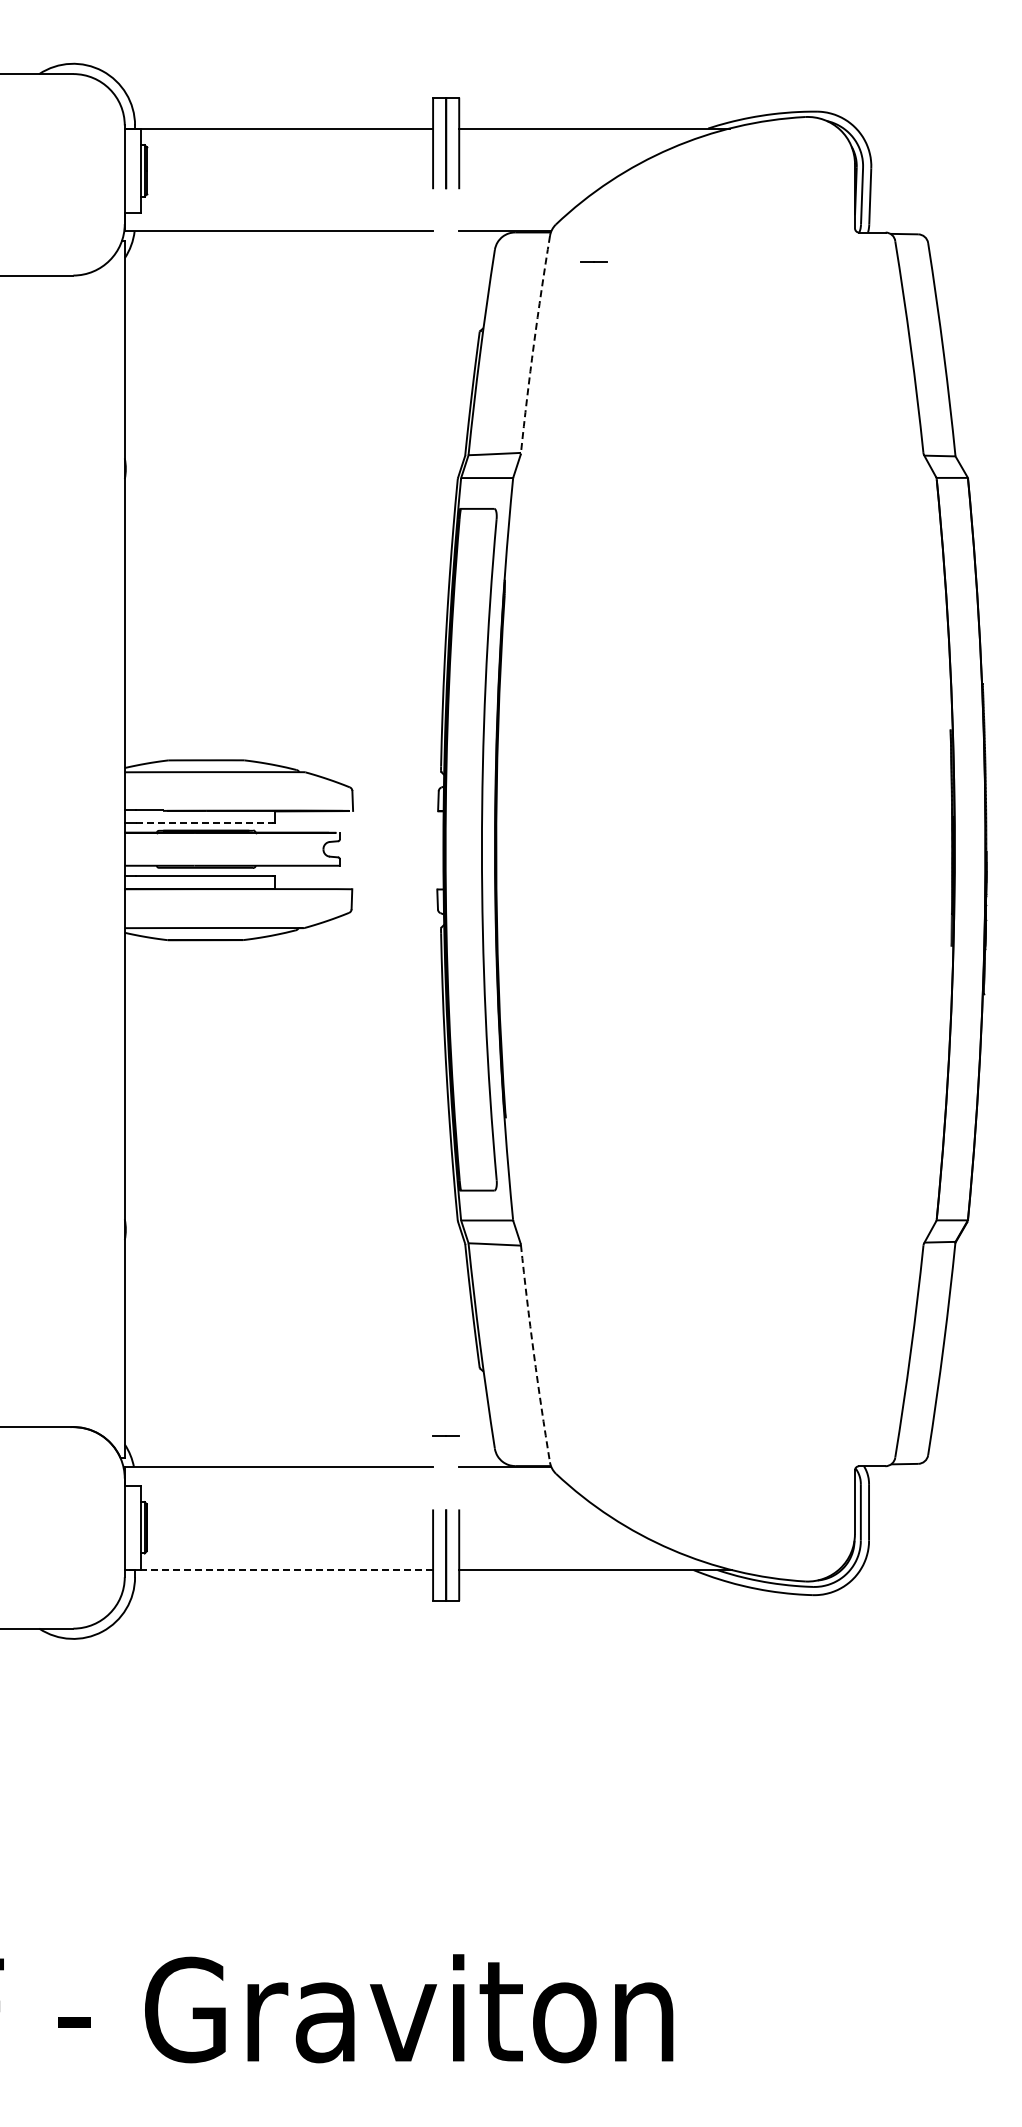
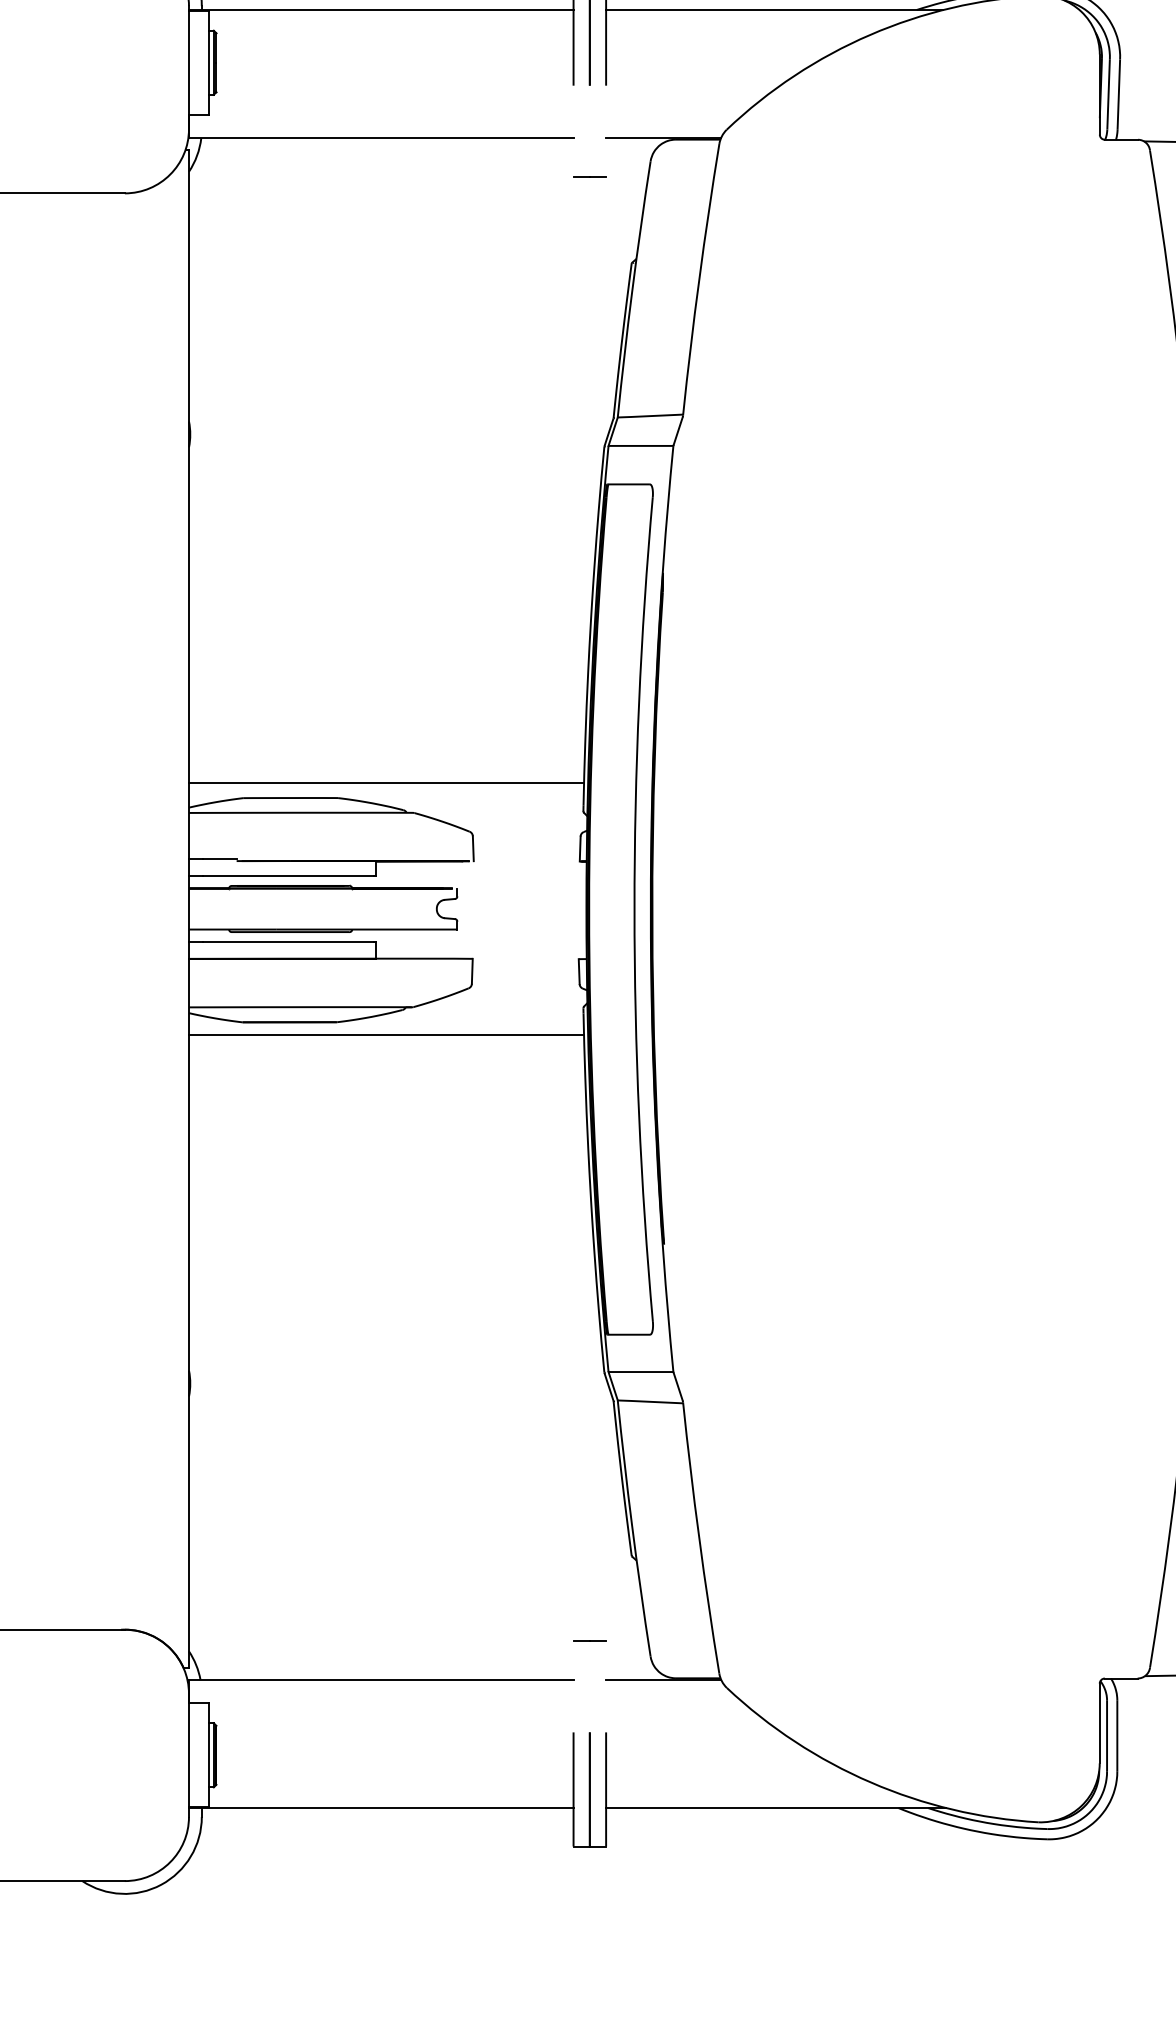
line: (593, 261) -> (589, 175), moved
arc: (533, 344) -> (698, 279), dashed -> solid
line: (282, 748) -> (385, 783), added
line: (204, 822) -> (288, 875), dashed -> solid
line: (282, 950) -> (385, 1035), added
arc: (533, 1353) -> (698, 1537), dashed -> solid
line: (278, 1570) -> (380, 1808), dashed -> solid

